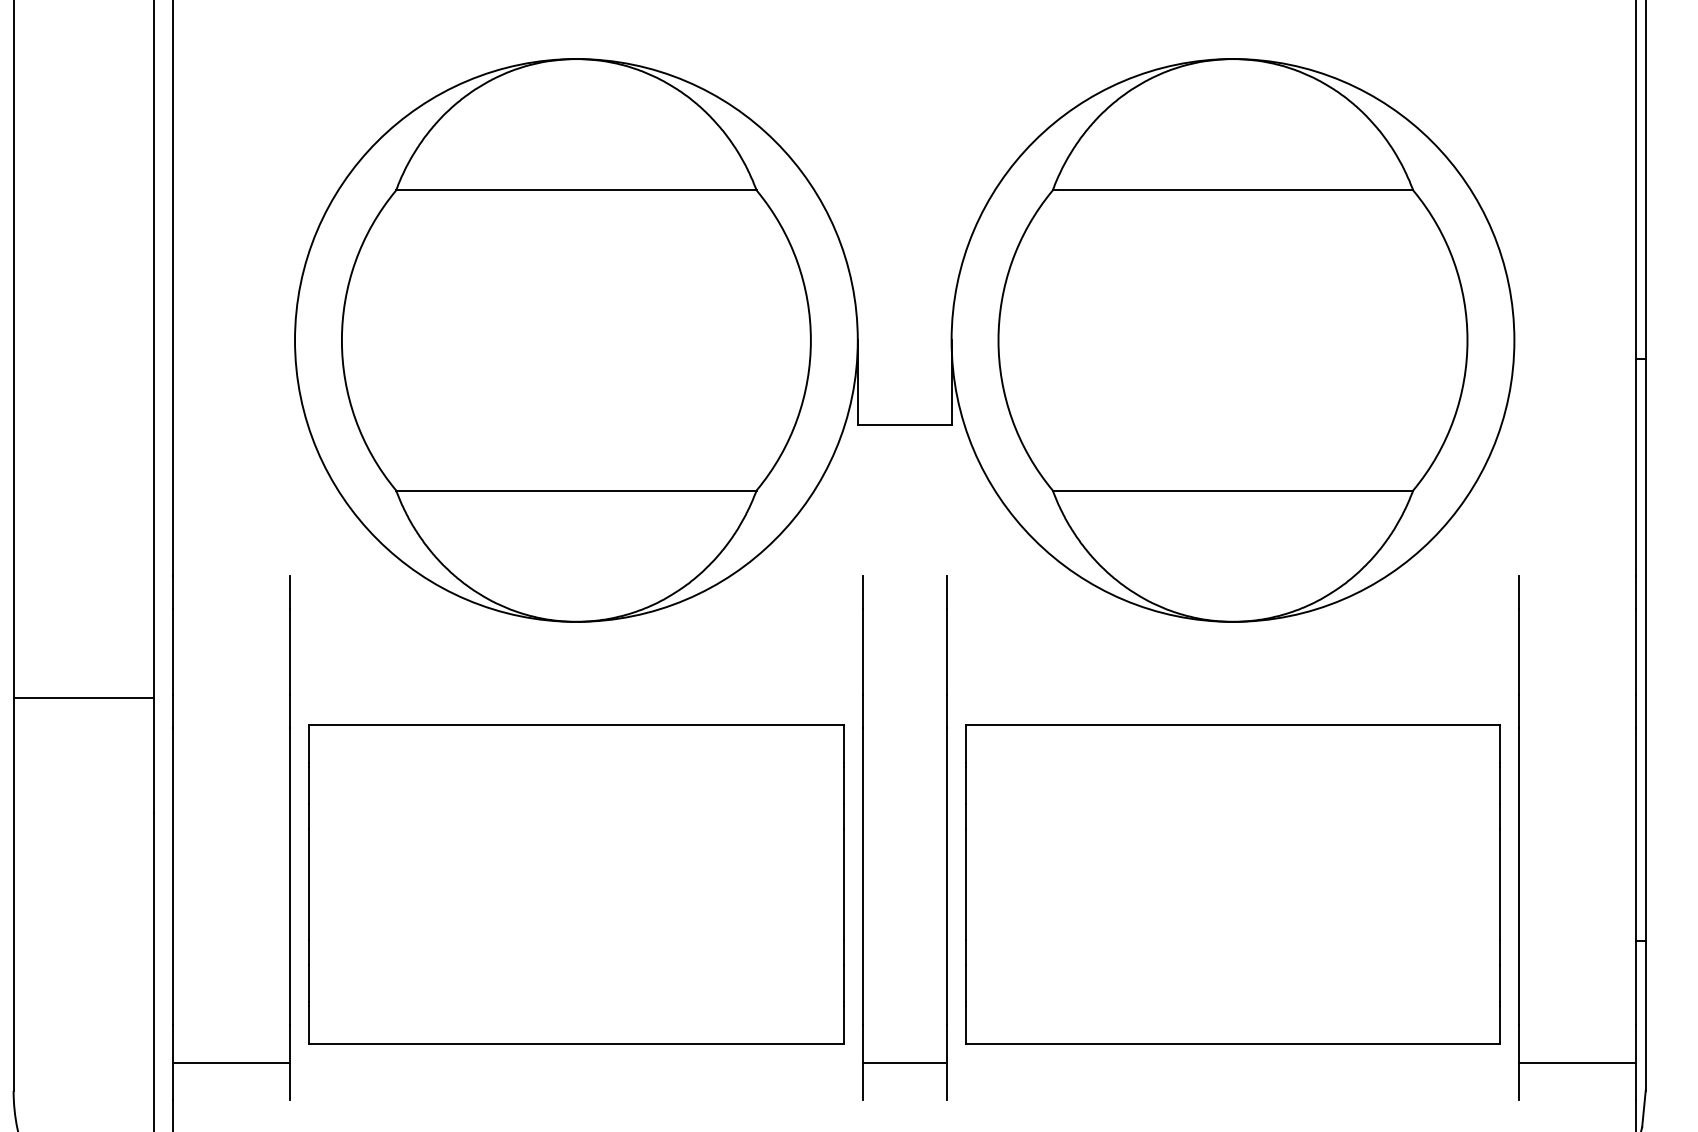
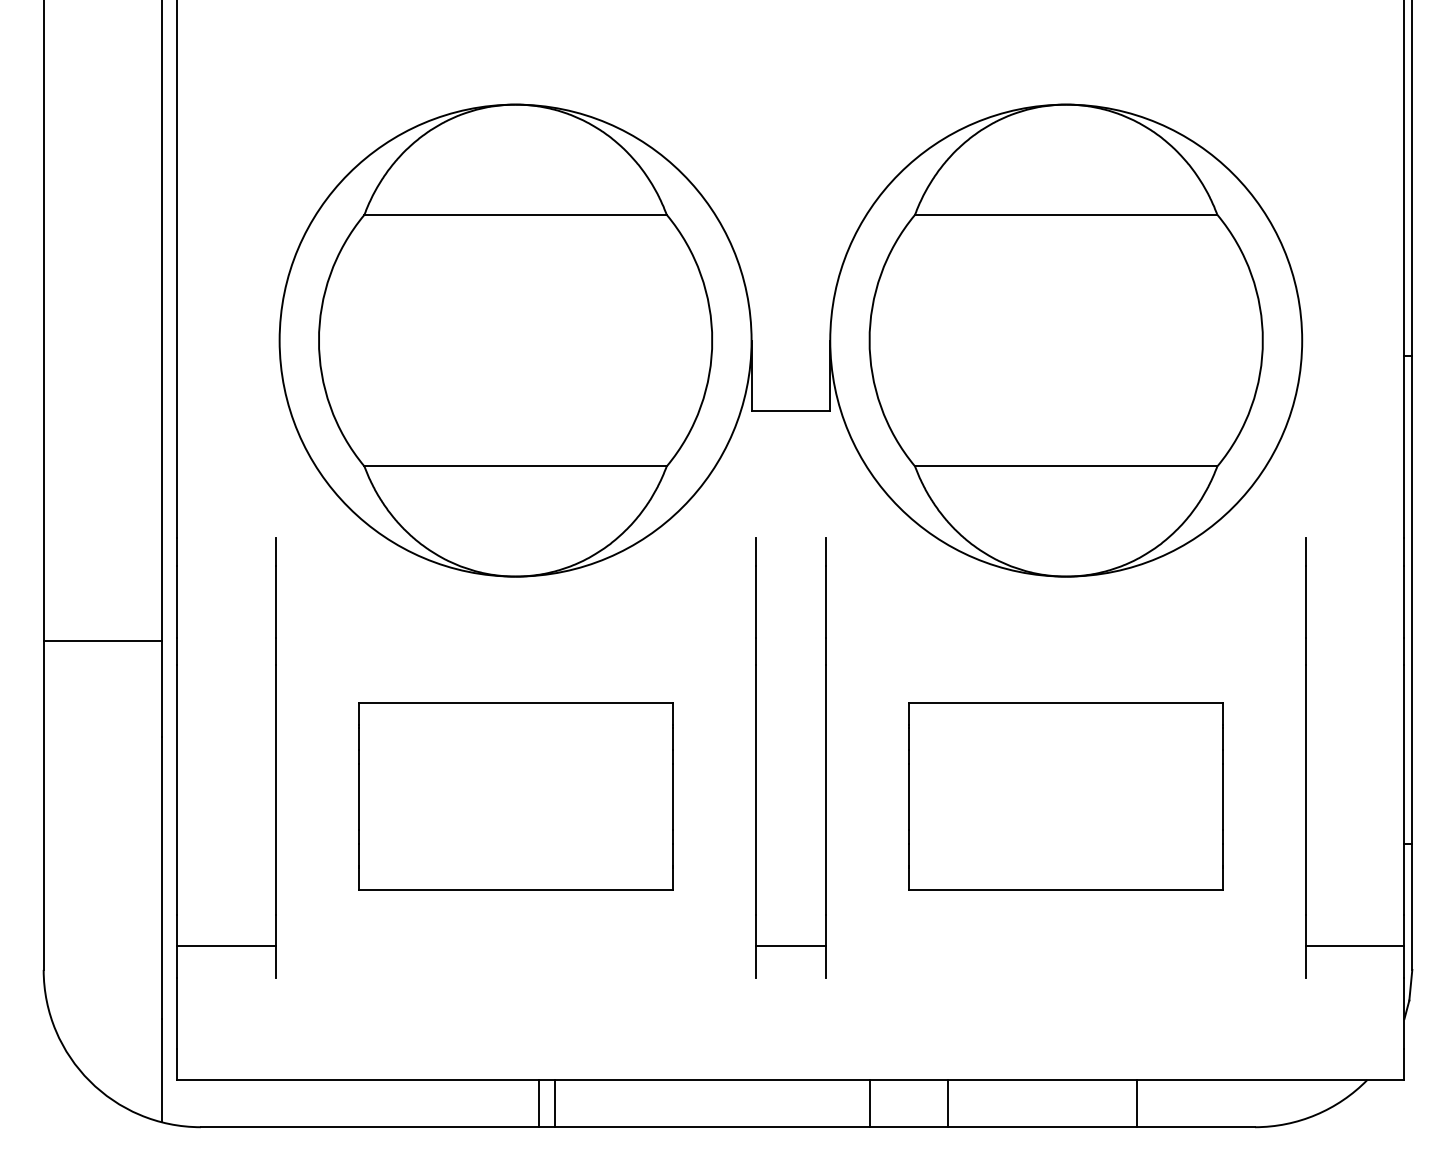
part: (576, 884) -> (515, 796), size x0.7
part: (1232, 884) -> (1065, 796), size x0.7

